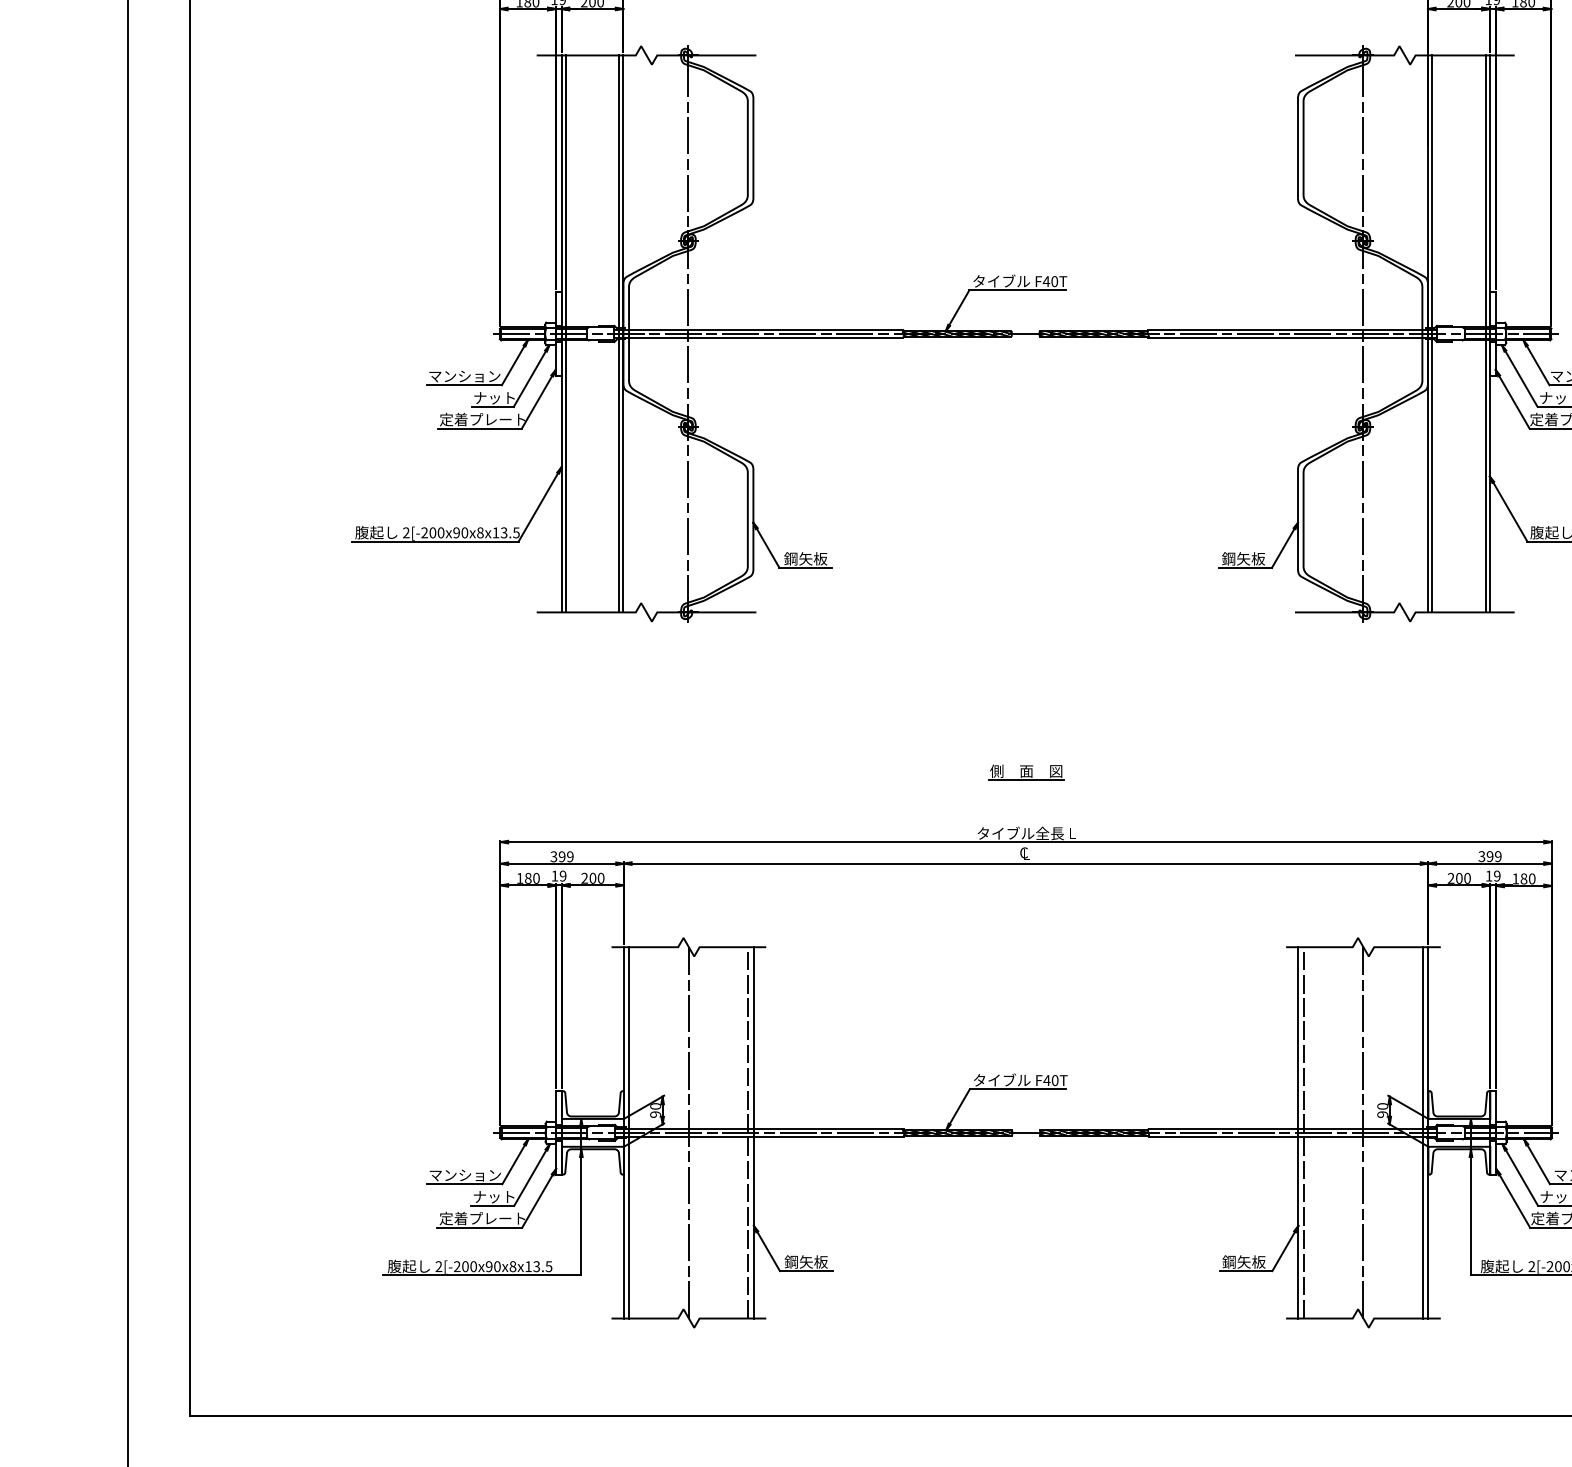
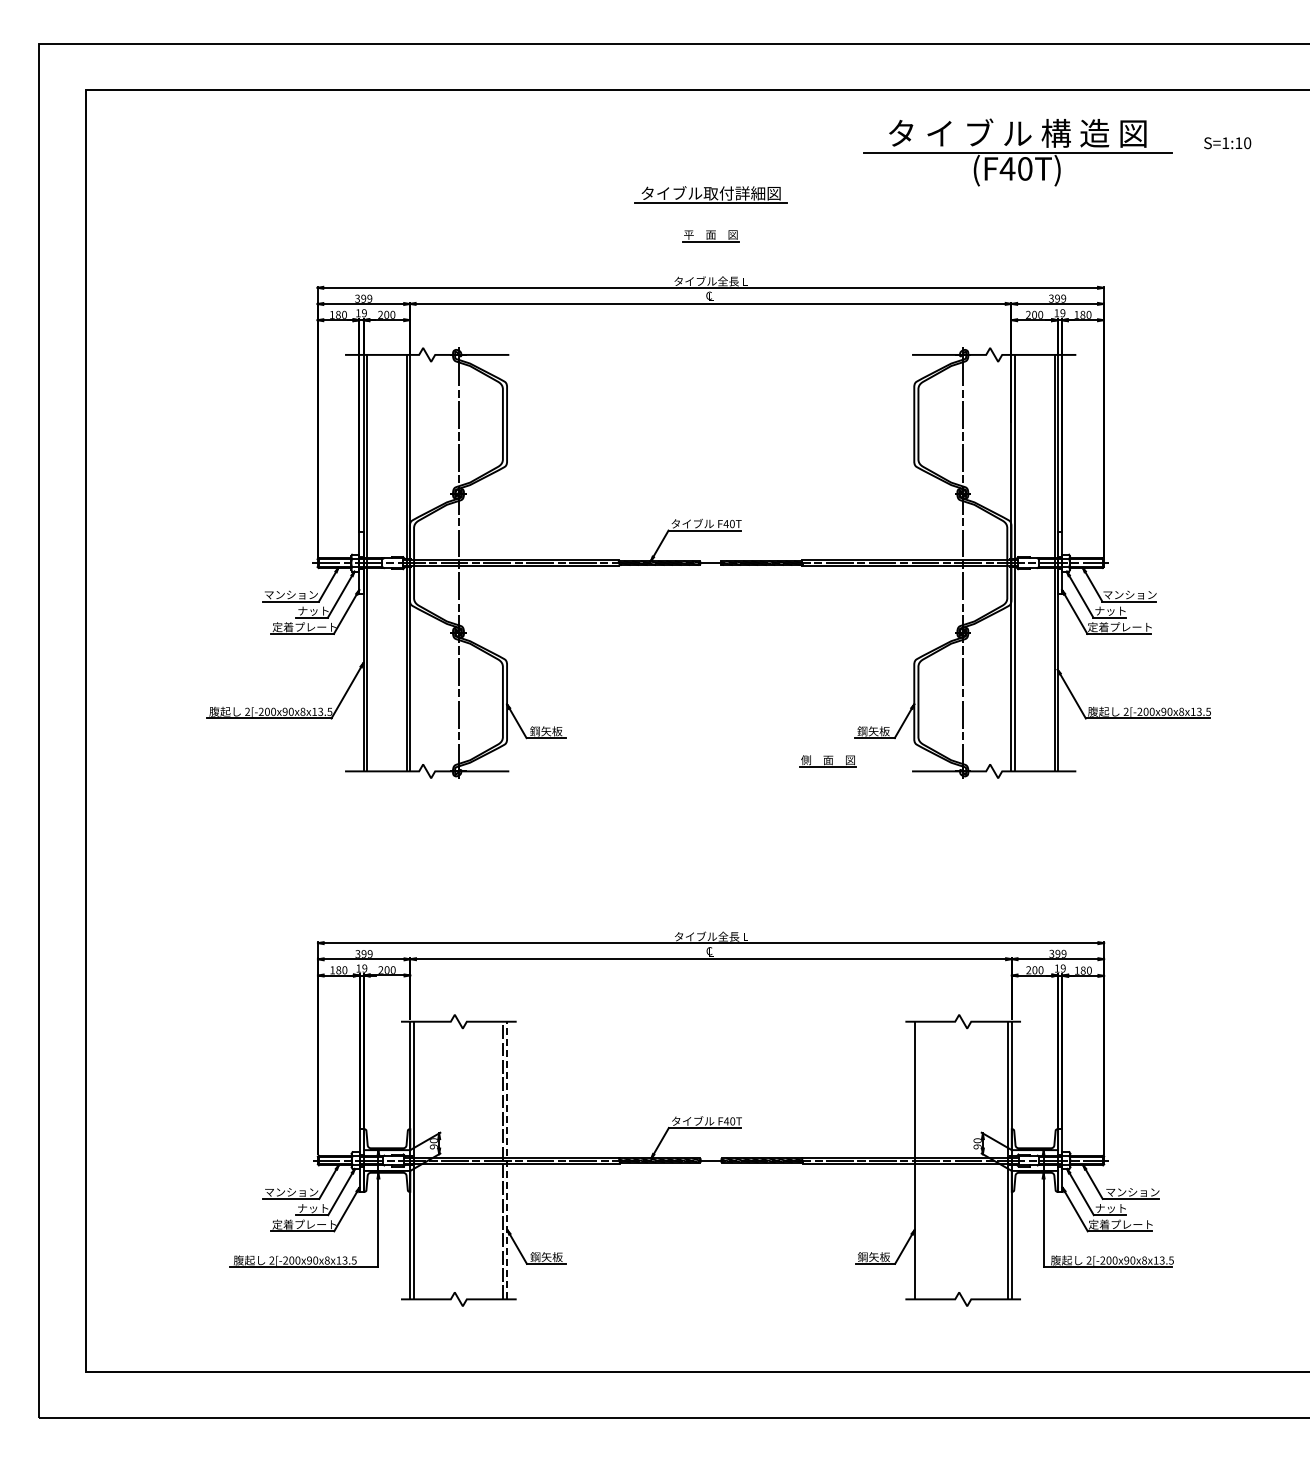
part: (1025, 773) -> (827, 761), moved
line: (688, 1132) -> (458, 1160), removed
line: (753, 1132) -> (507, 1160), solid -> dashed
line: (1303, 1132) -> (918, 1160), removed
line: (1363, 1132) -> (963, 1160), removed

